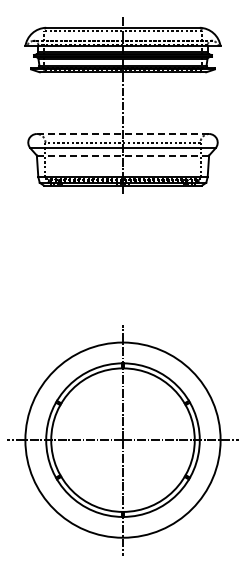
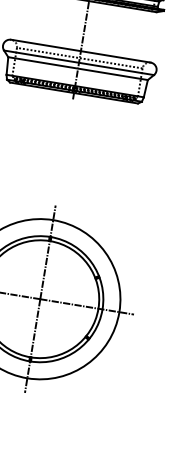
line: (122, 134) -> (80, 51), dashed -> solid
line: (123, 155) -> (78, 68), dashed -> solid

